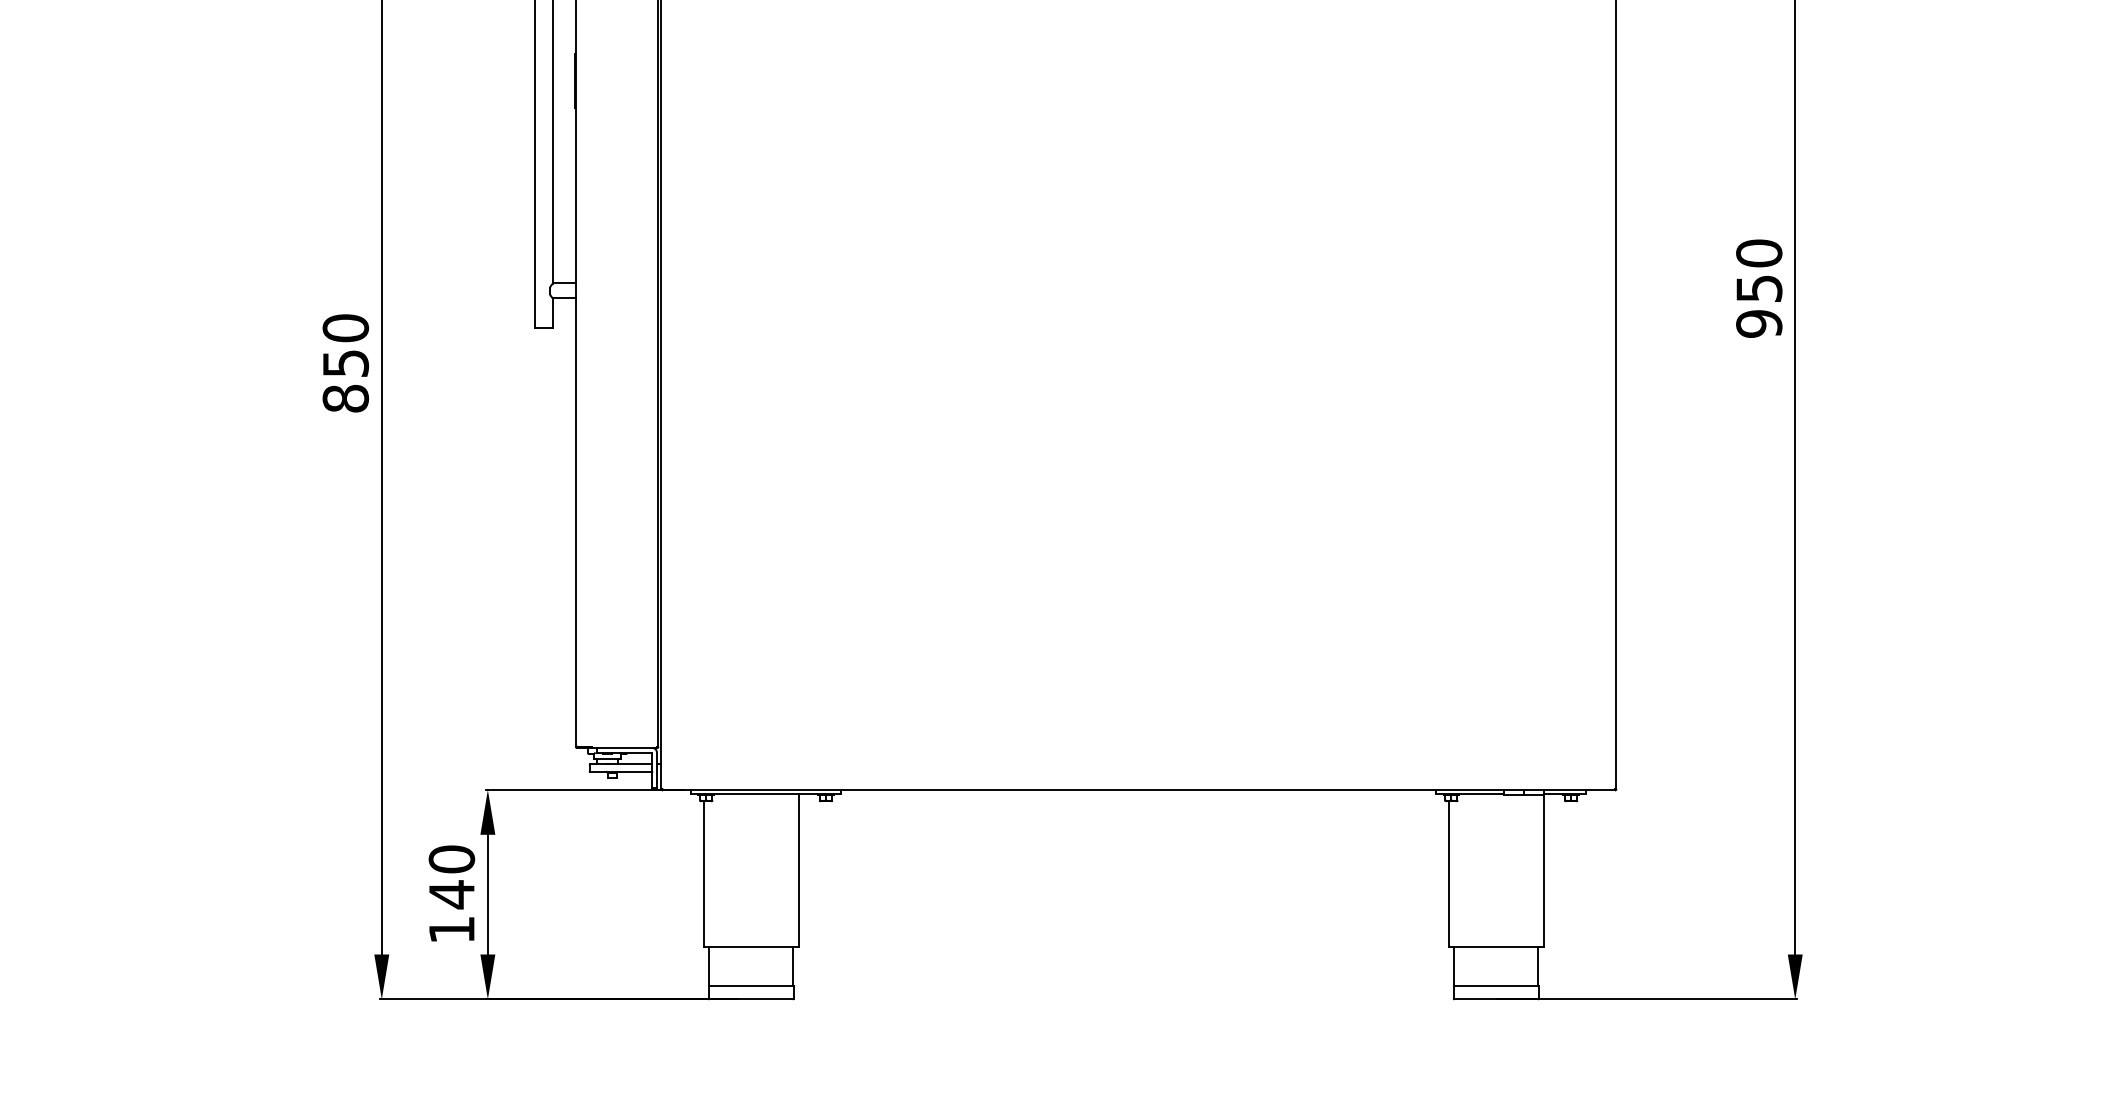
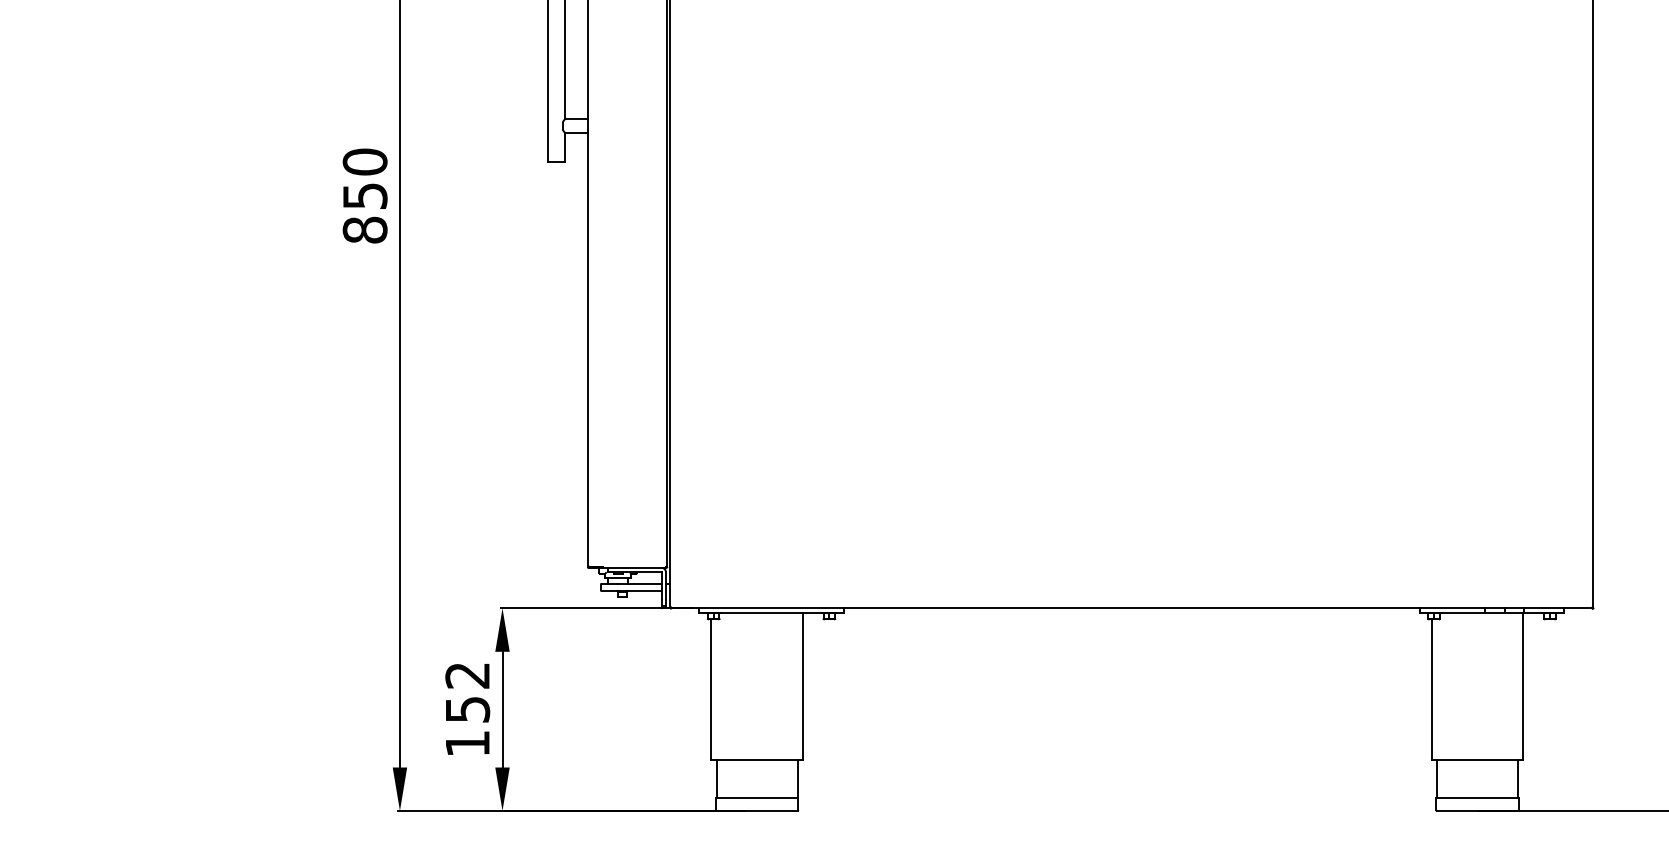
text: (451, 877) -> (467, 693), 140 -> 152

